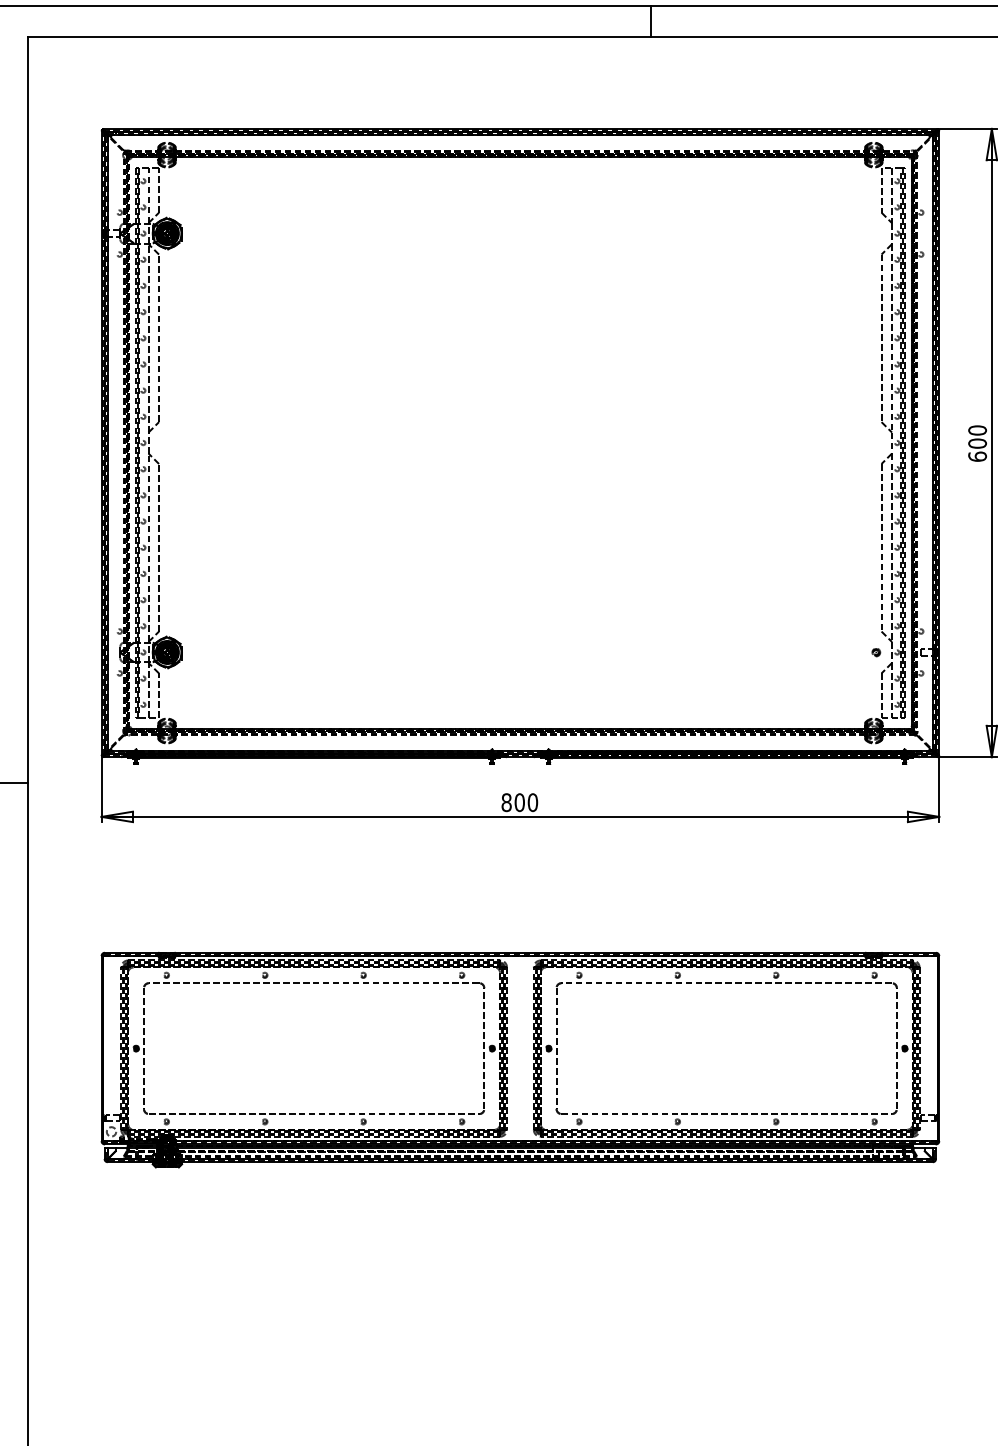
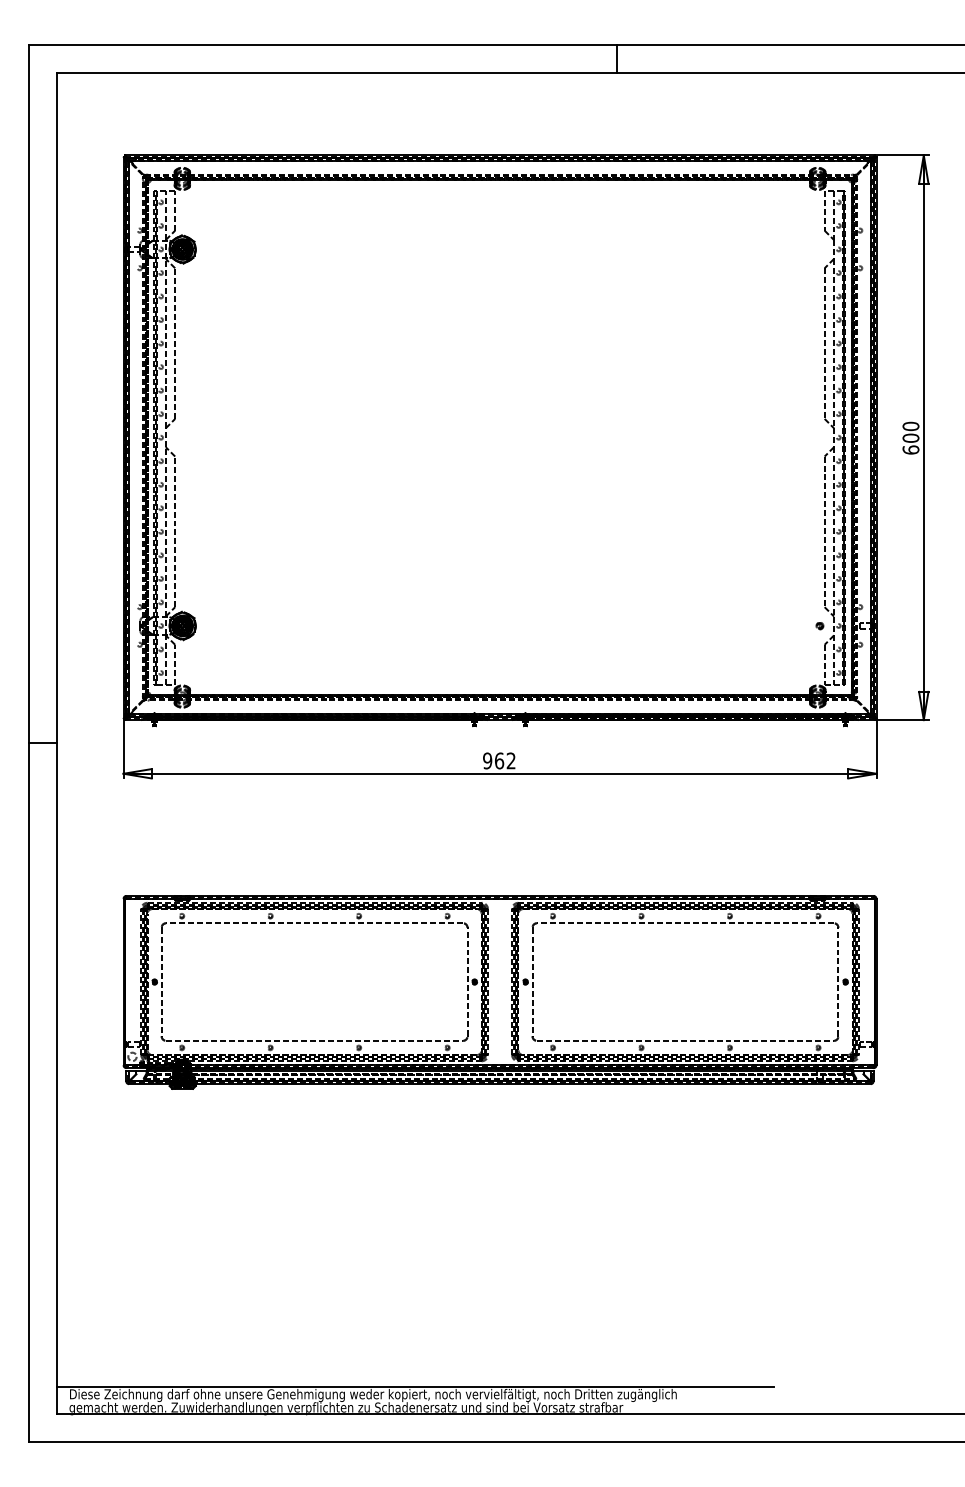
text: (519, 802) -> (499, 760), 800 -> 962

